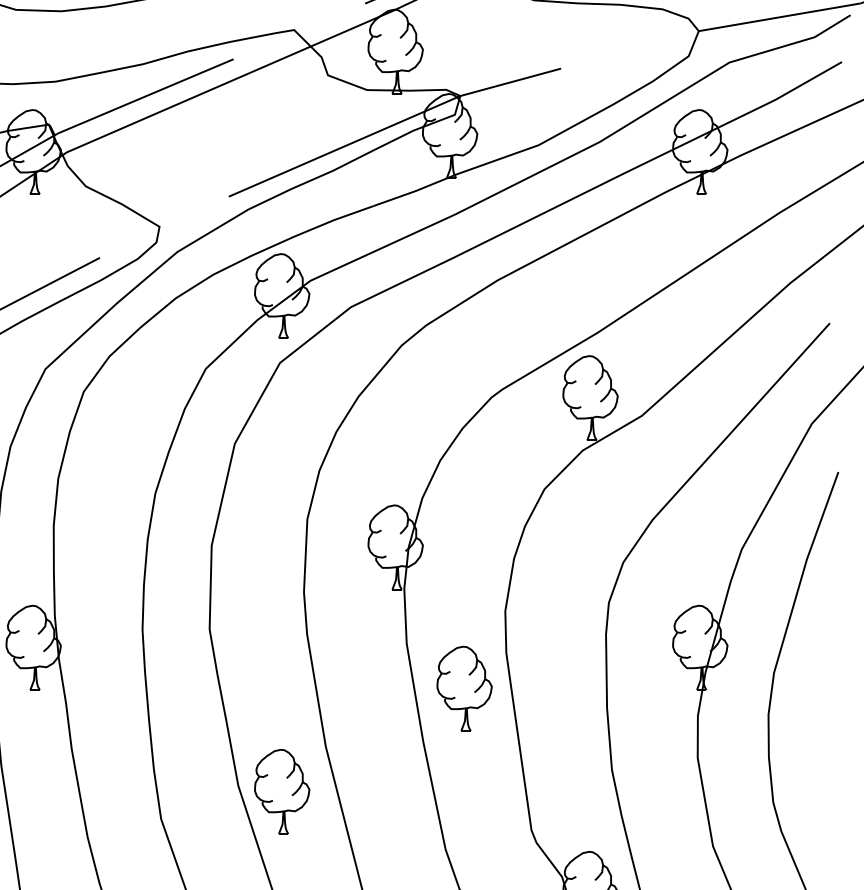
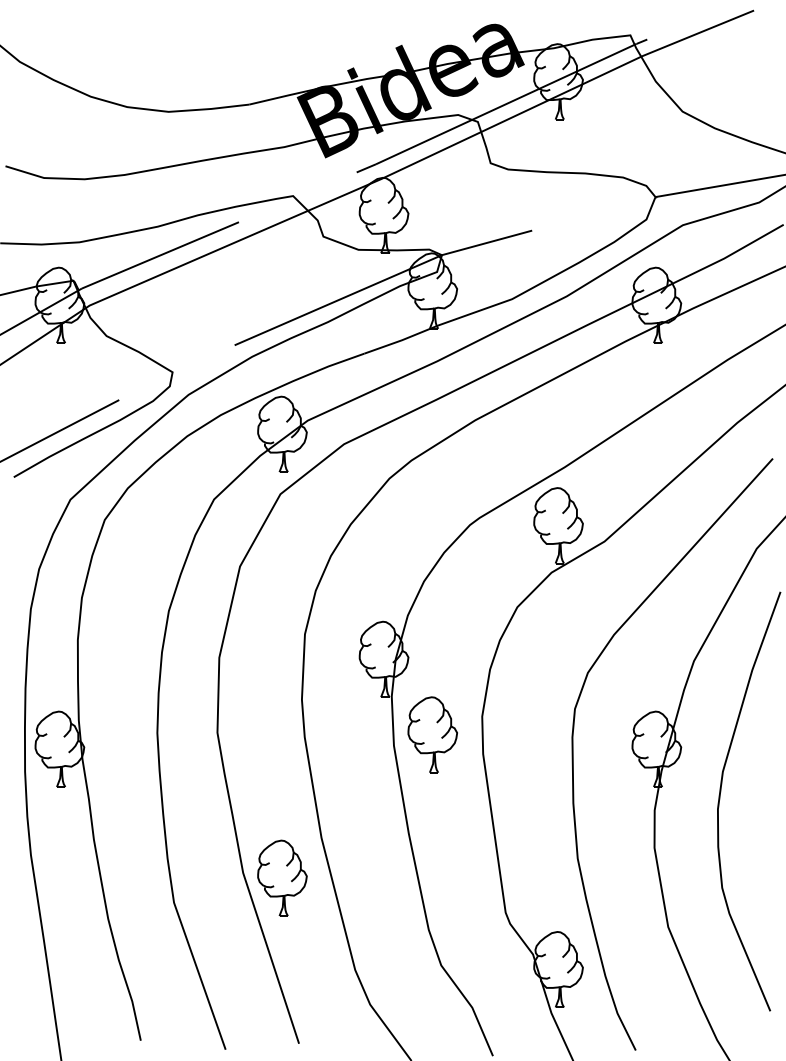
part: (464, 688) -> (432, 734), moved

